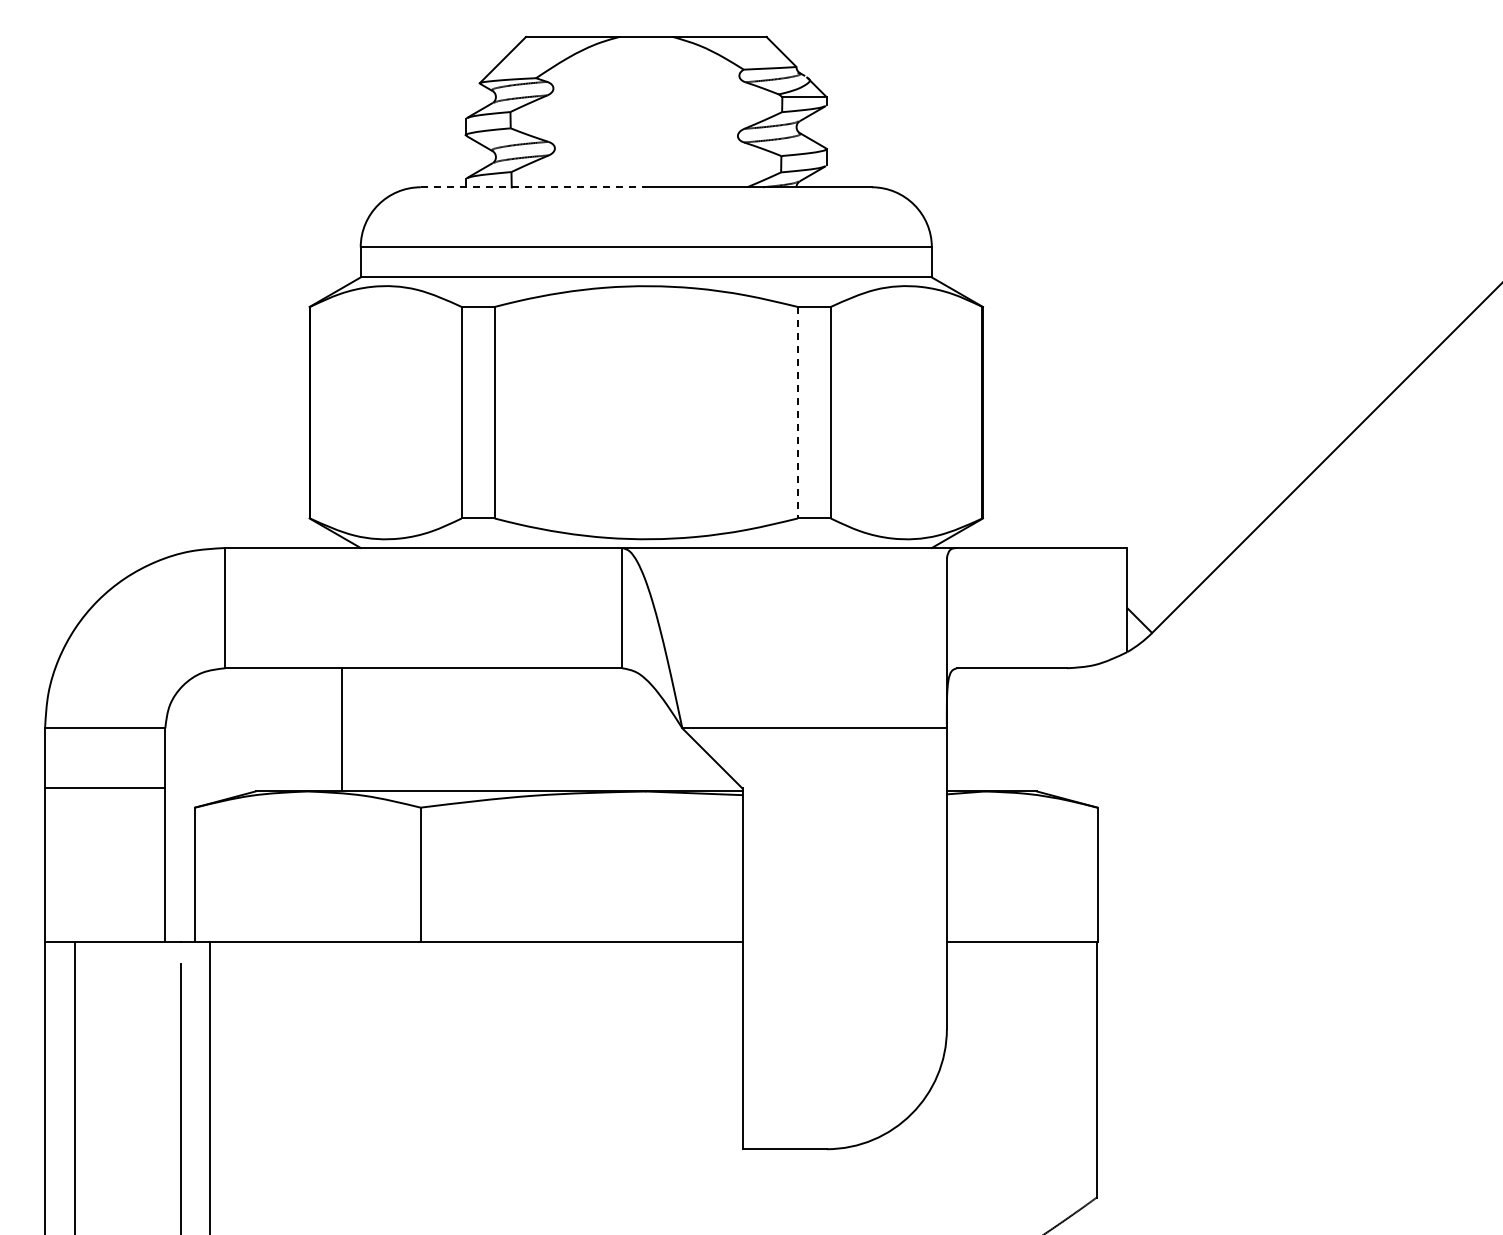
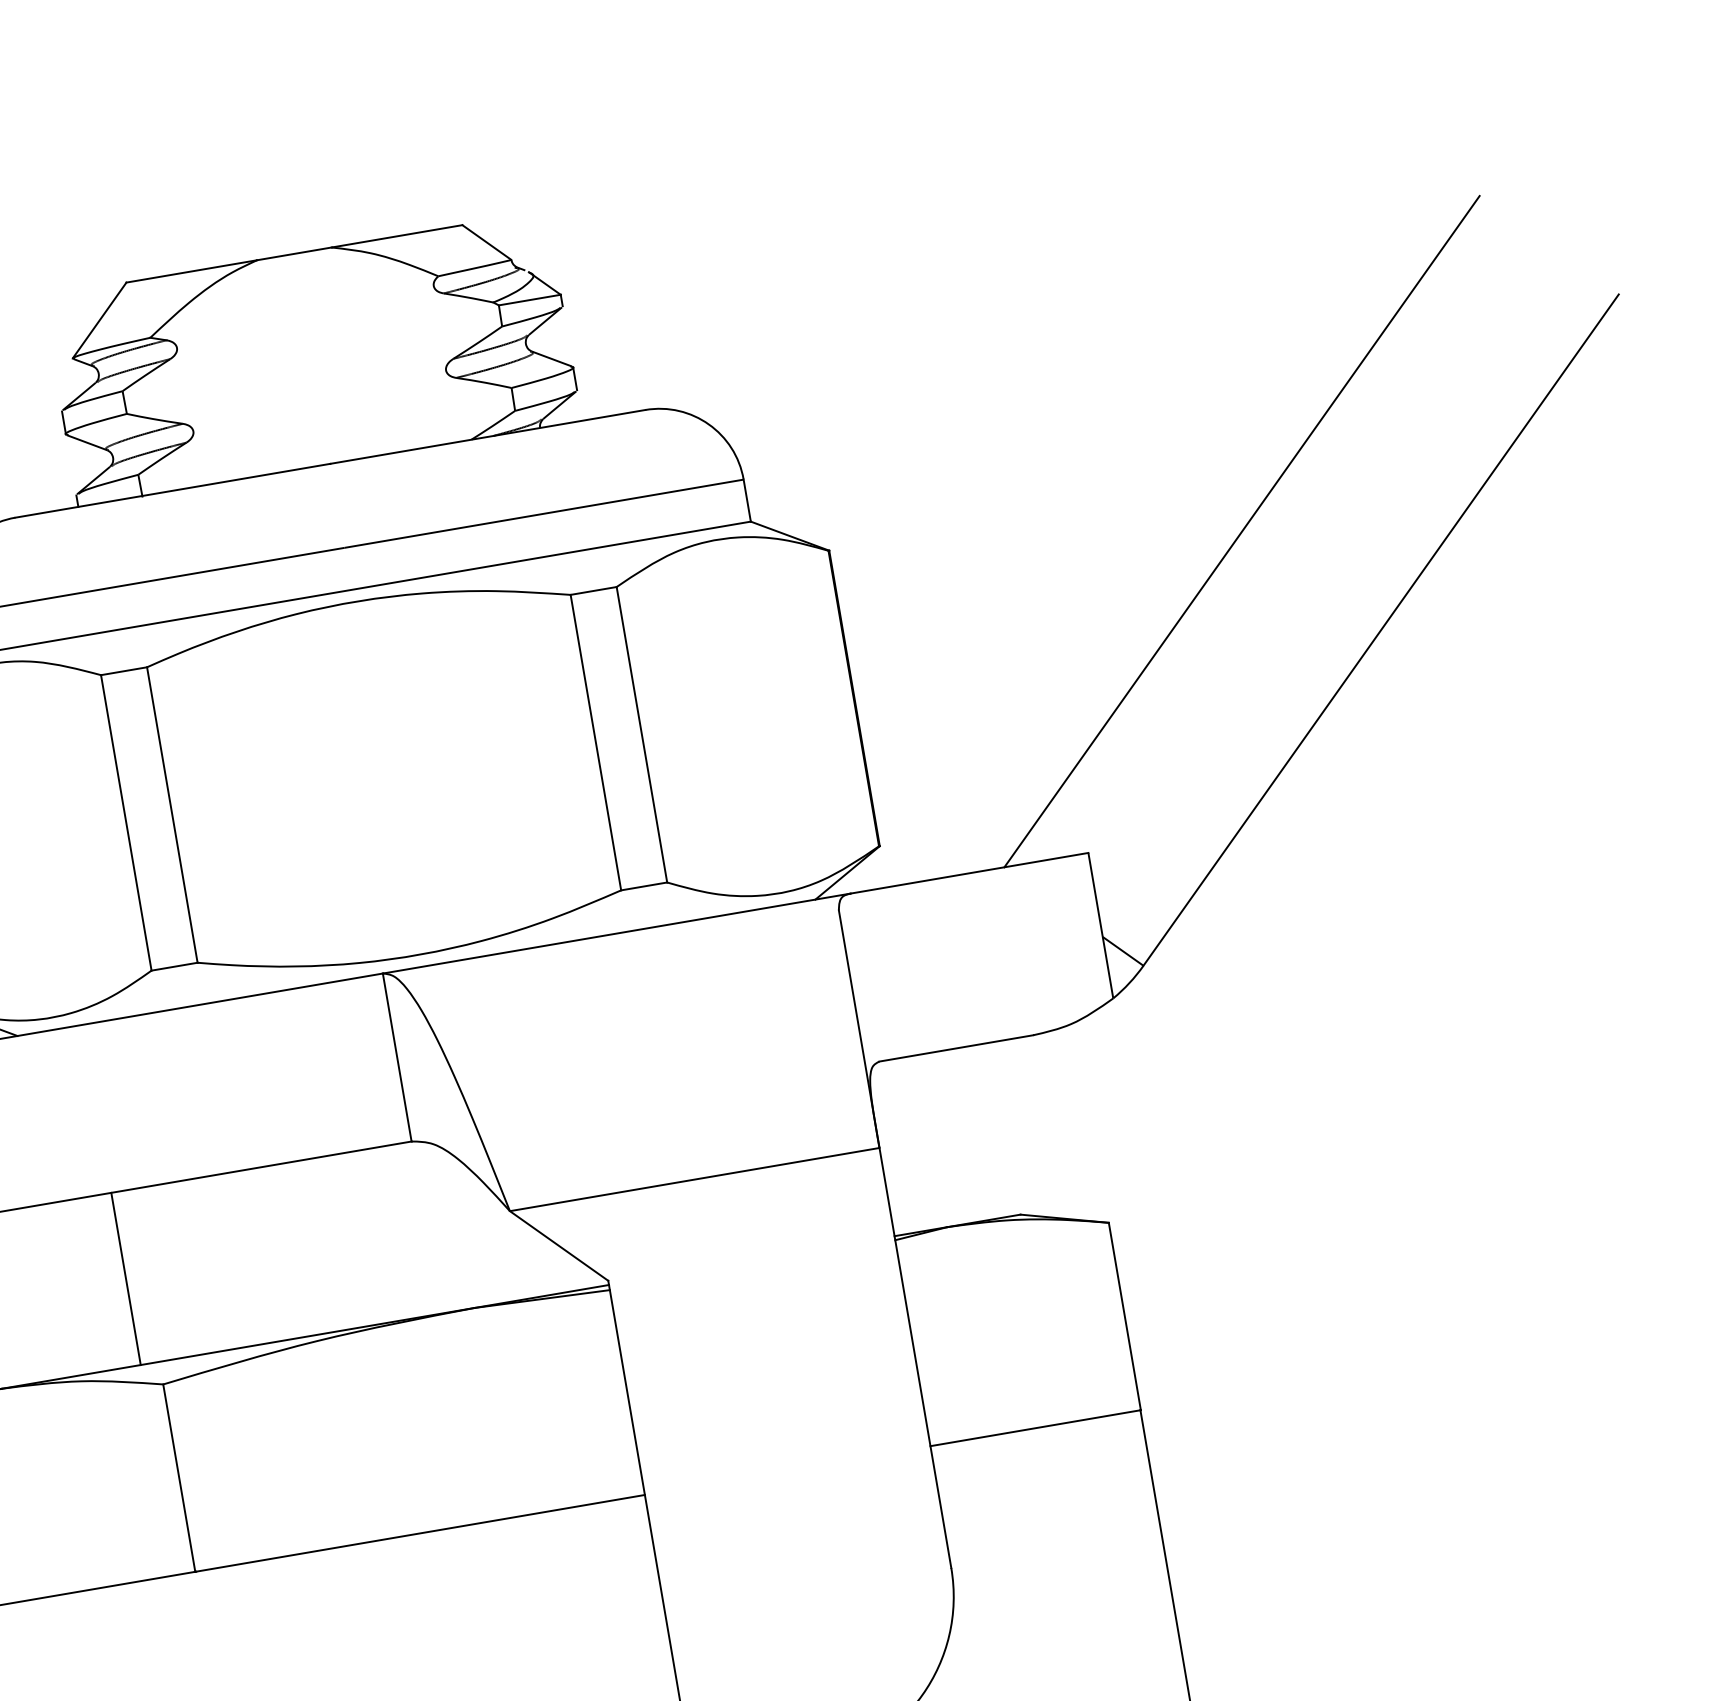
line: (533, 187) -> (172, 491), dashed -> solid
line: (1272, 342) -> (1242, 531), added
line: (797, 412) -> (595, 742), dashed -> solid
line: (342, 729) -> (126, 1278), moved

